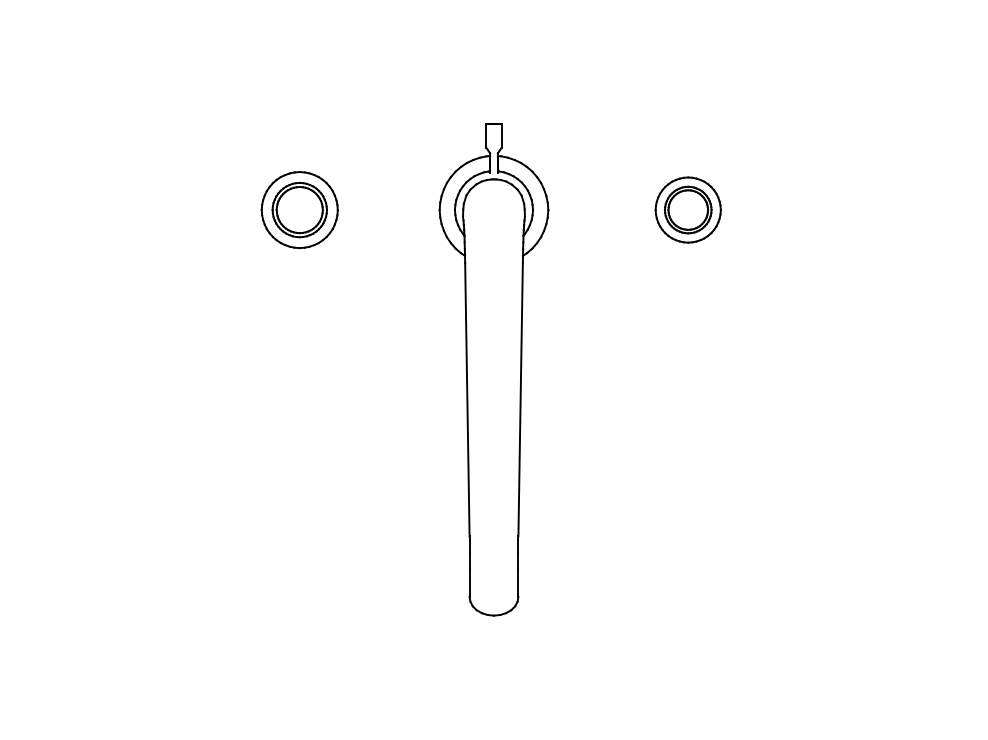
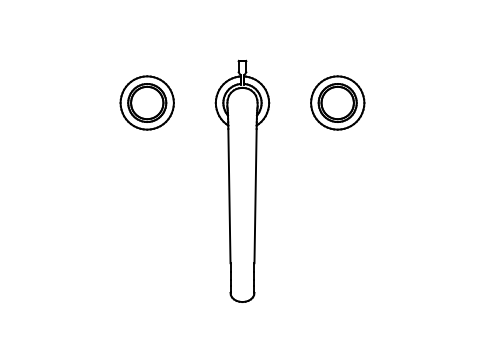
part: (298, 209) -> (146, 102), size x1.43
part: (687, 209) -> (337, 102), size x1.67

